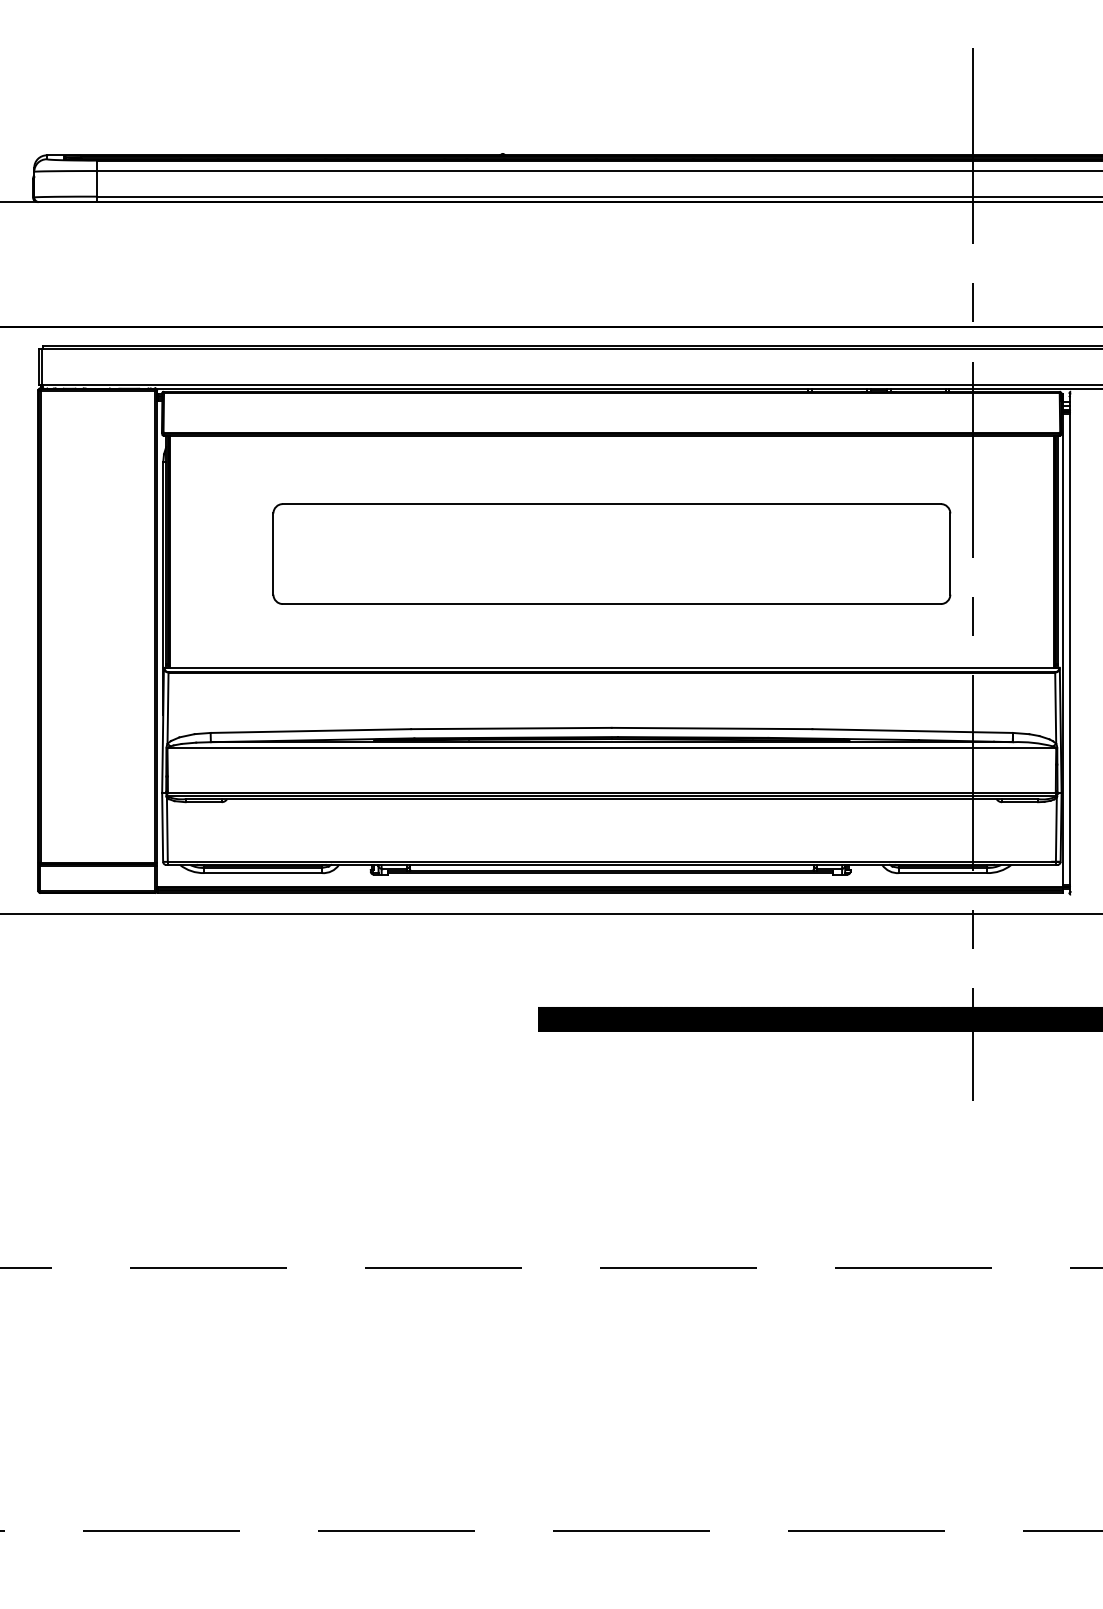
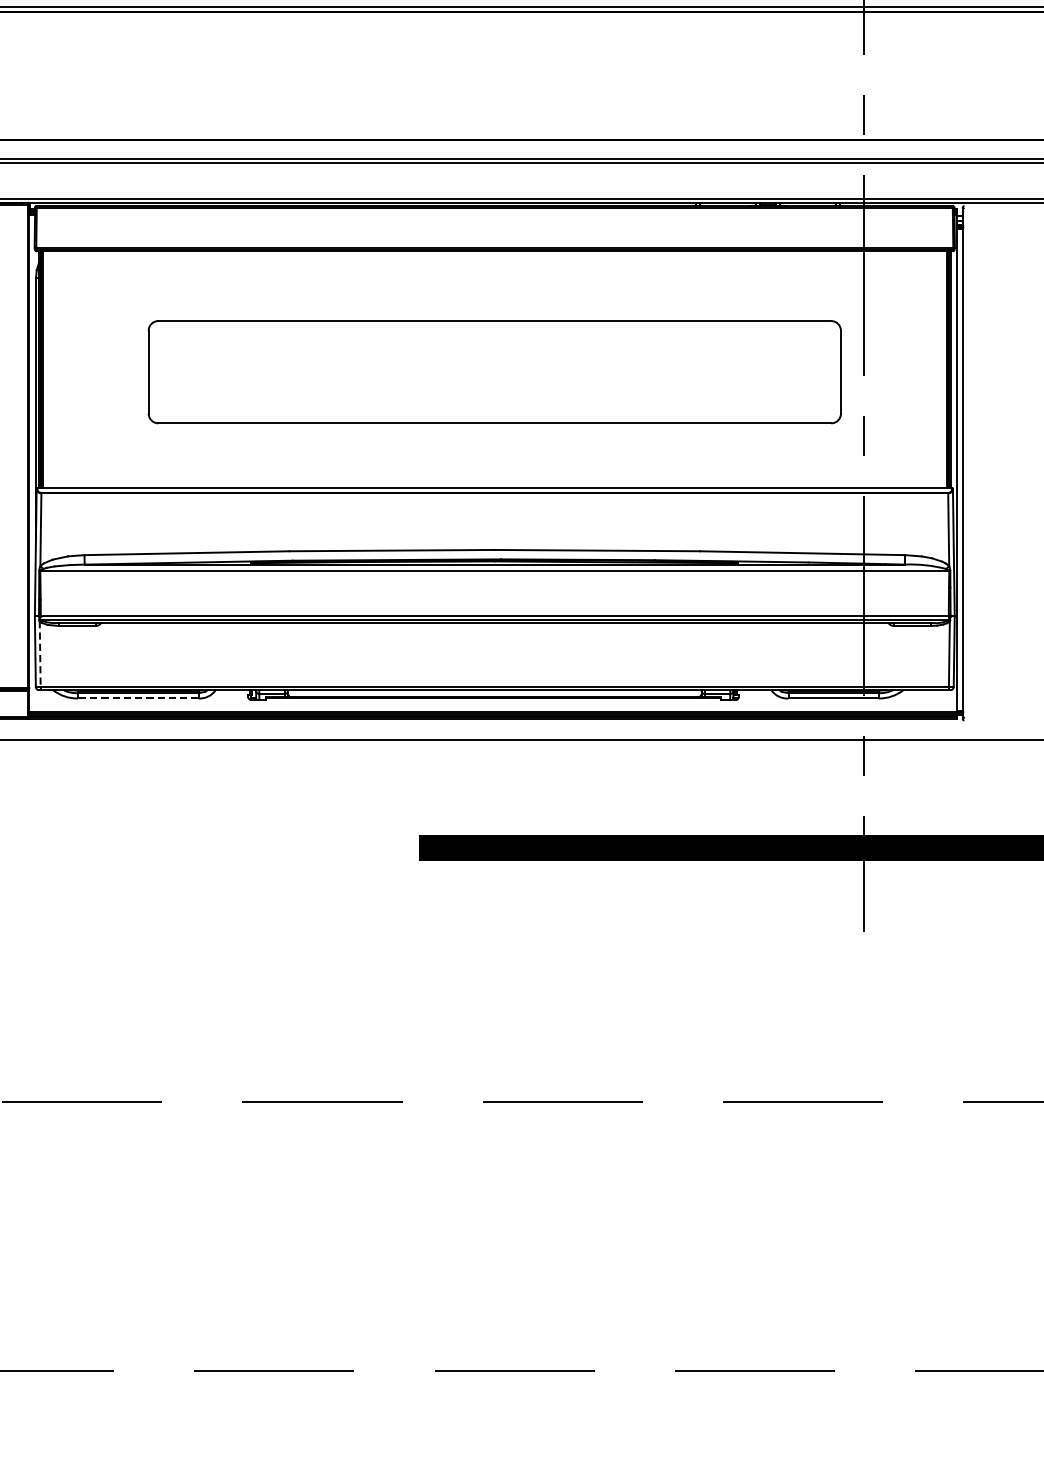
line: (167, 830) -> (40, 654), solid -> dashed
line: (263, 873) -> (138, 698), solid -> dashed

